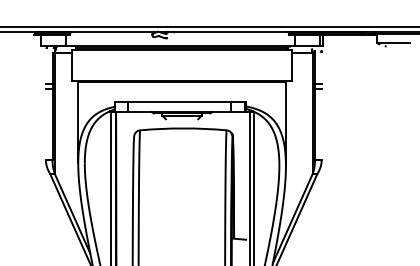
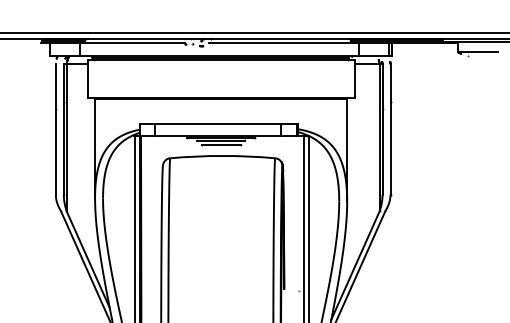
line: (110, 34) -> (134, 42), added
line: (230, 34) -> (279, 42), added
line: (45, 106) -> (55, 129), added
line: (321, 106) -> (390, 129), added
line: (181, 118) -> (220, 144), added

